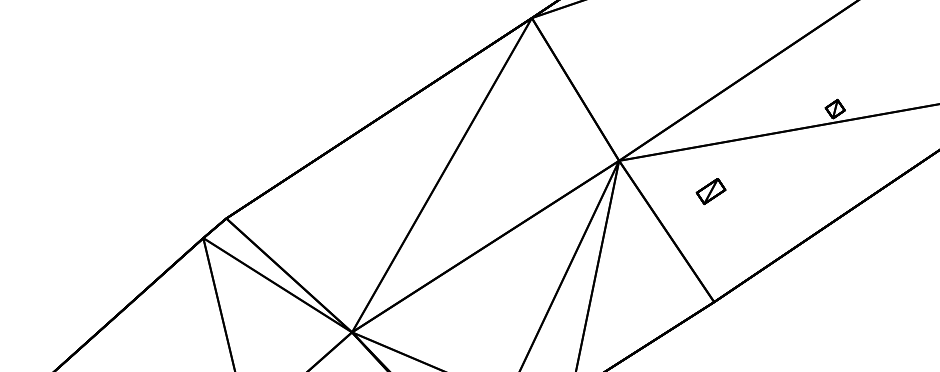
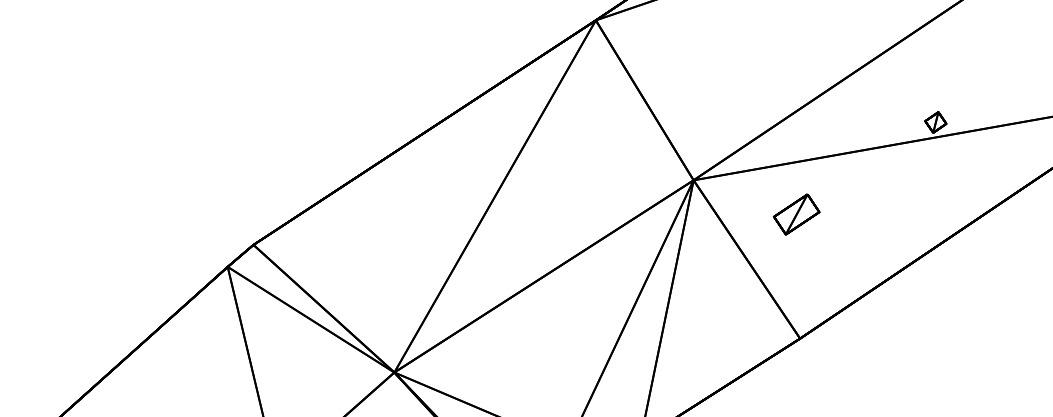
part: (710, 191) -> (795, 214), size x1.43

